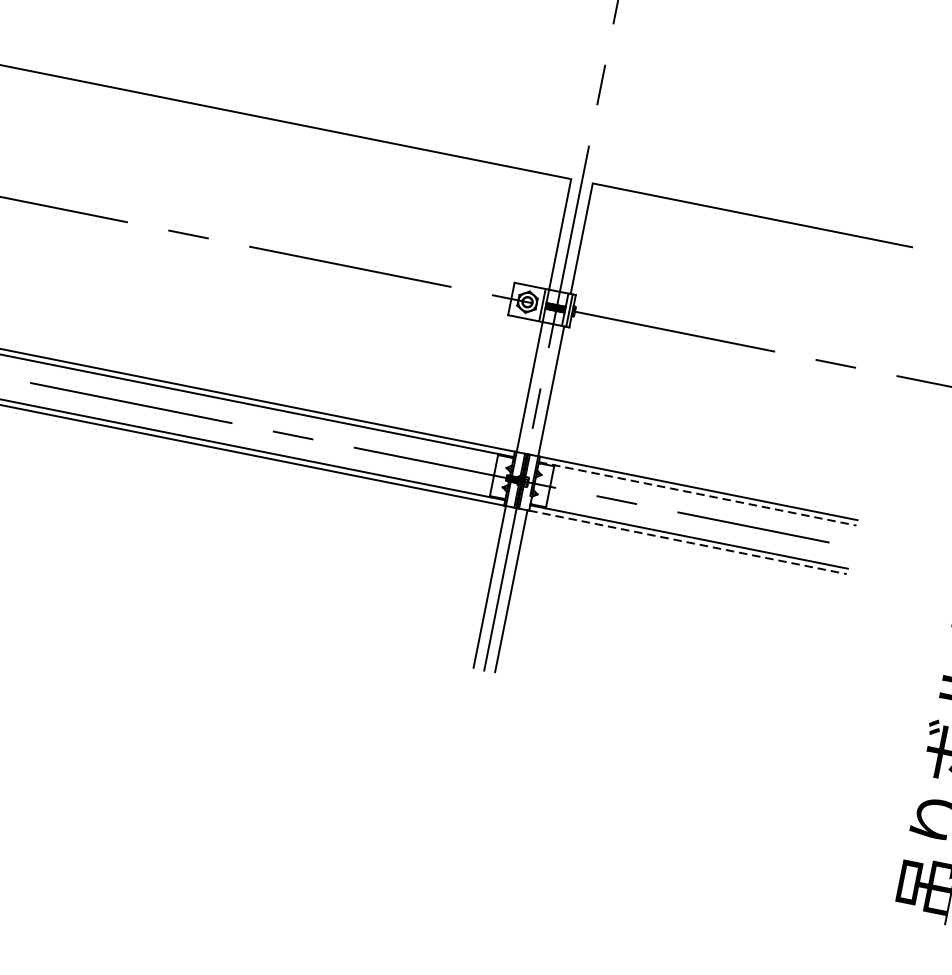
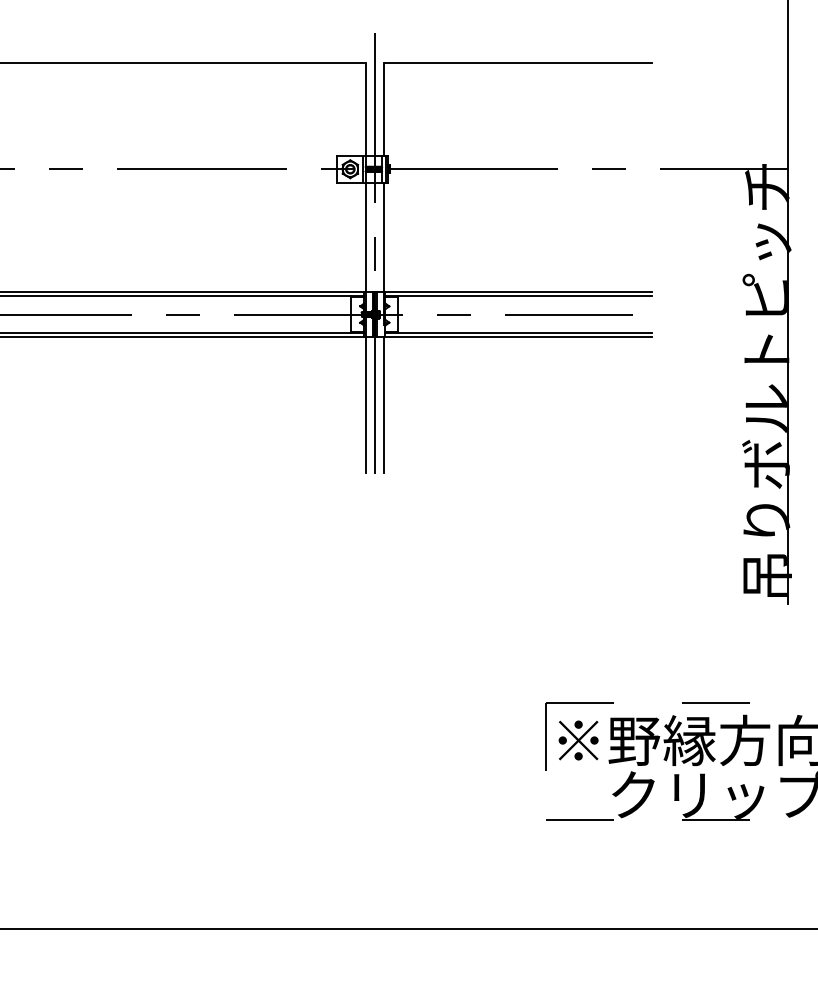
line: (698, 494) -> (519, 296), dashed -> solid
line: (689, 543) -> (519, 337), dashed -> solid

